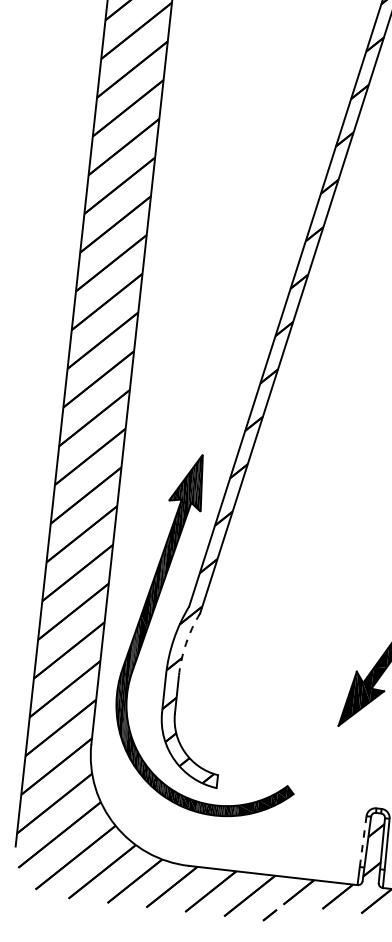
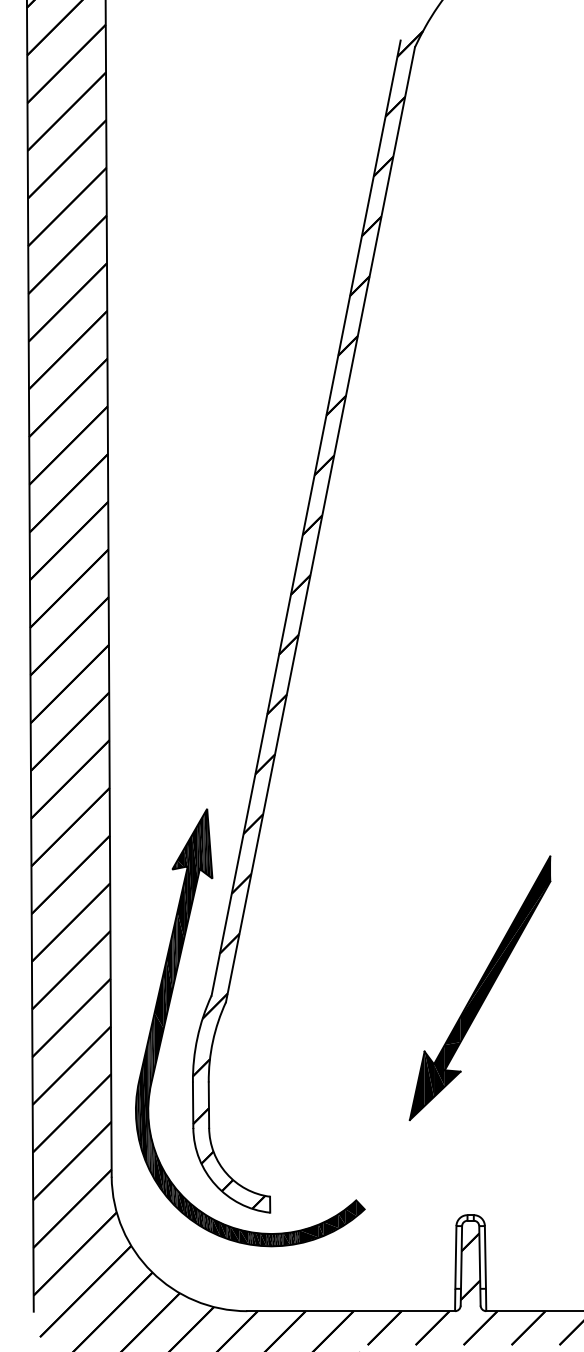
arc: (185, 643) -> (212, 1041), dashed -> solid
line: (362, 840) -> (455, 1256), dashed -> solid

